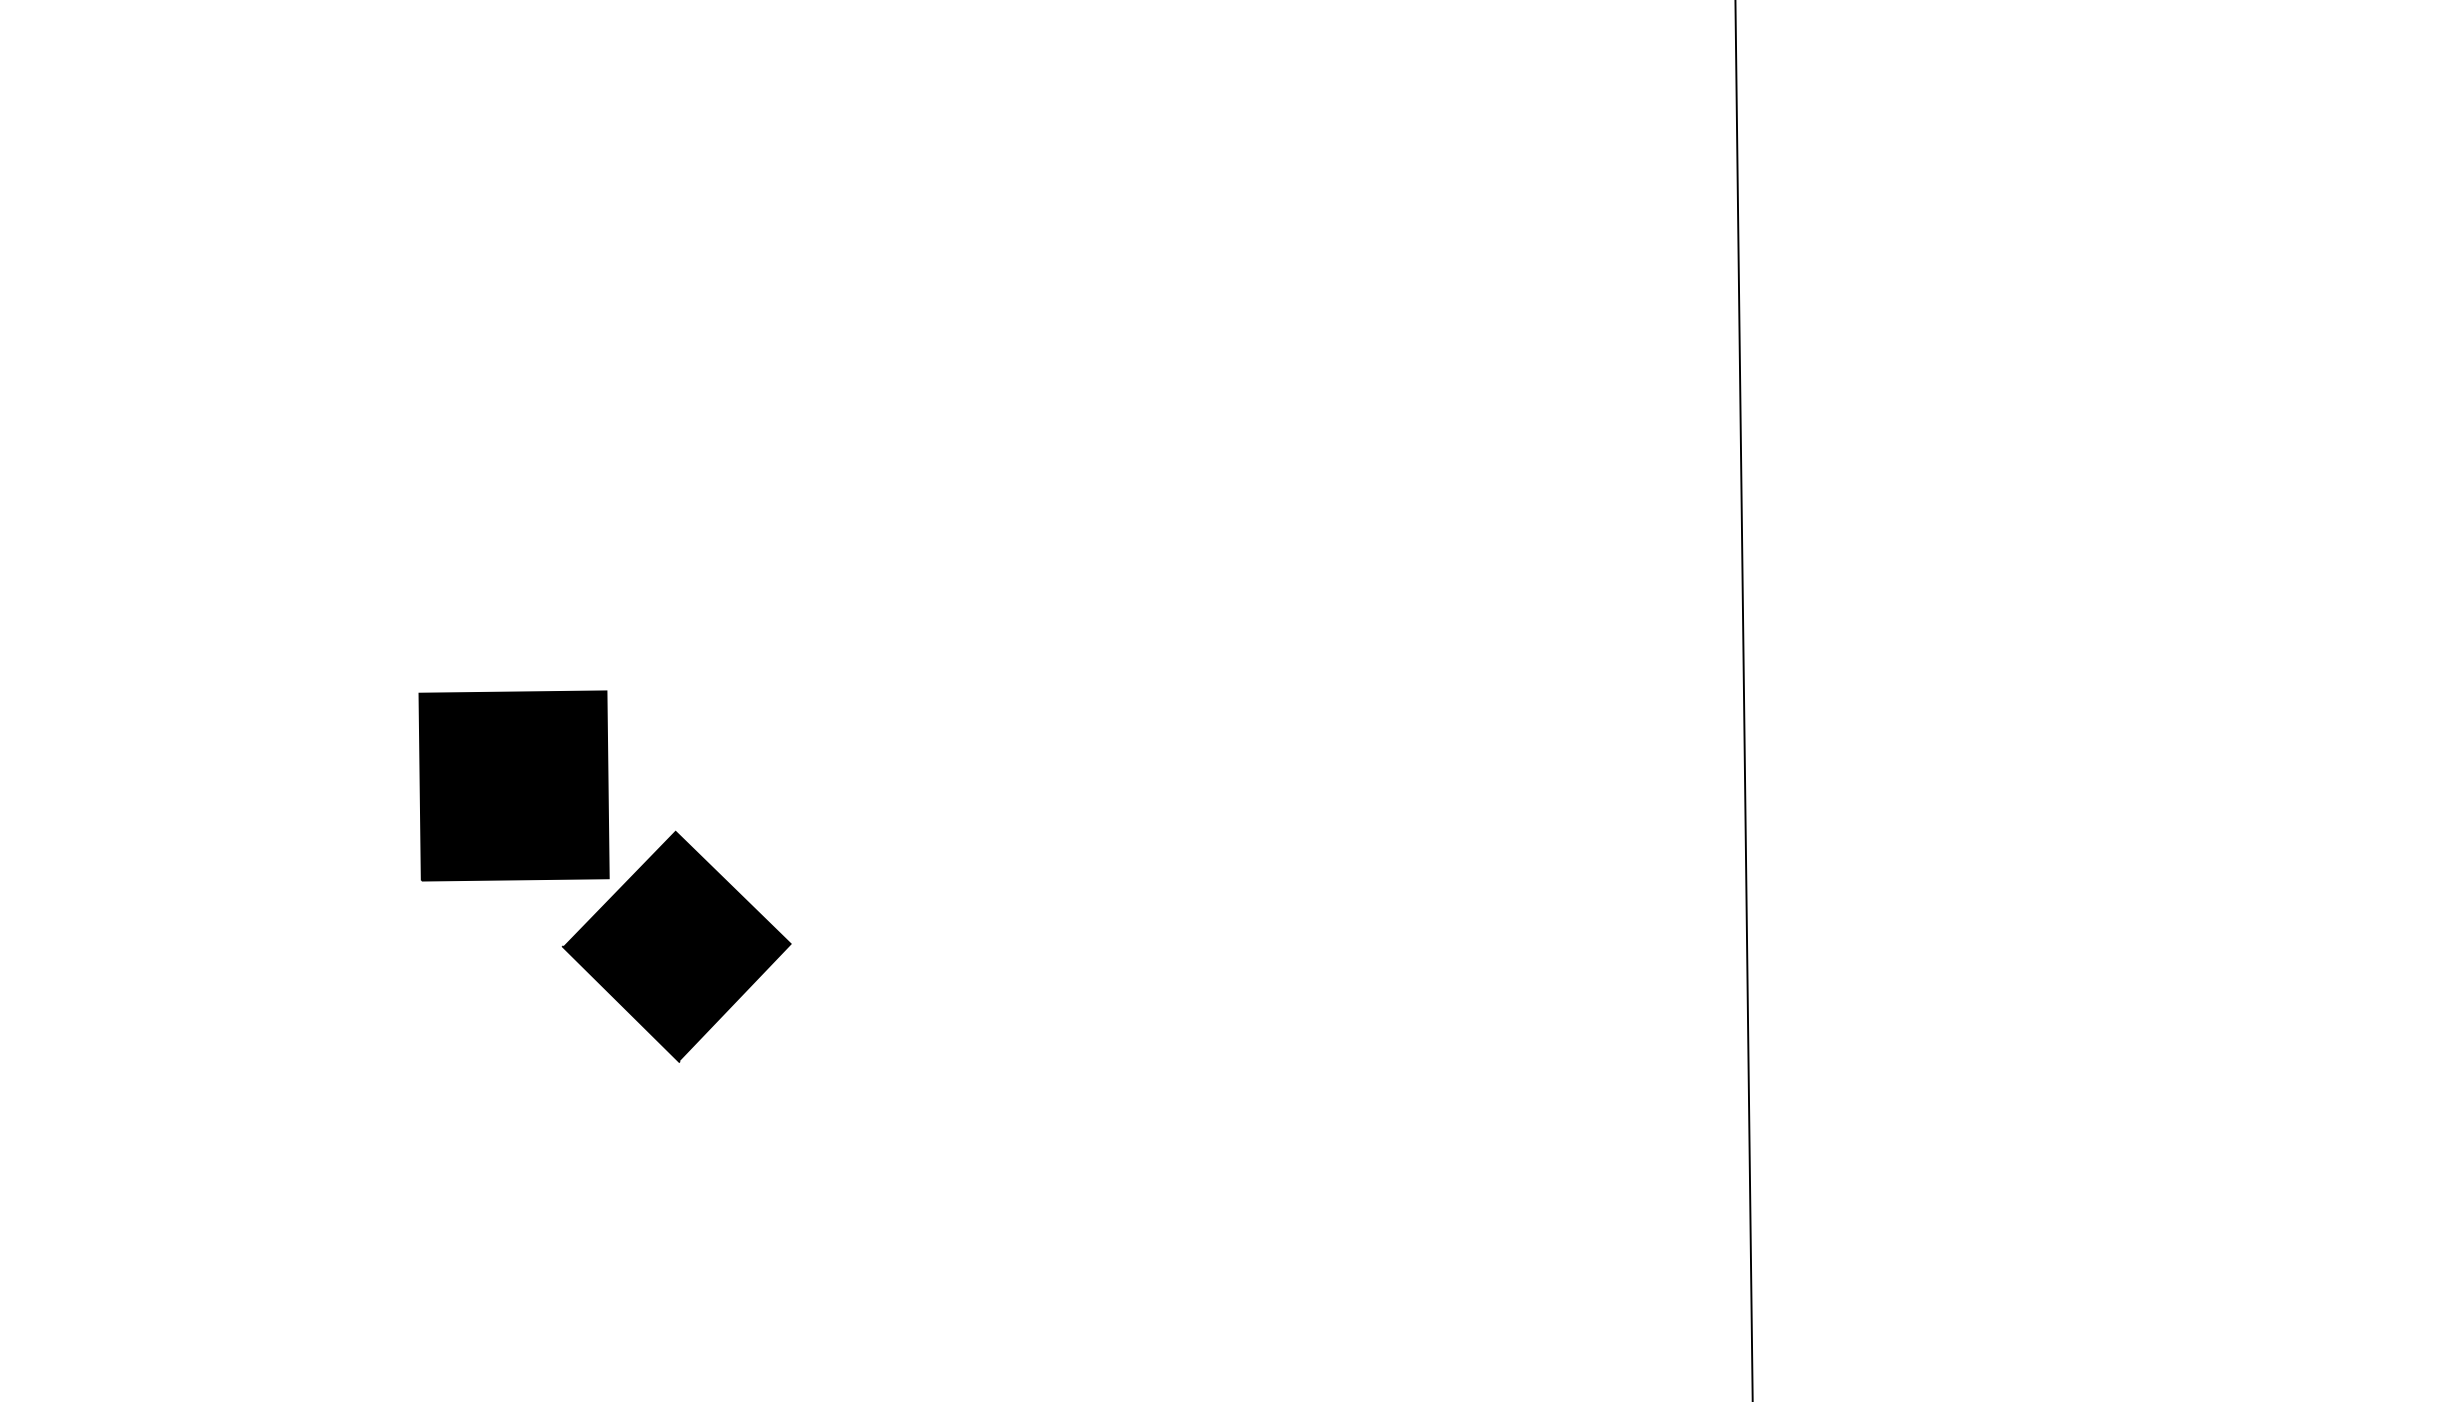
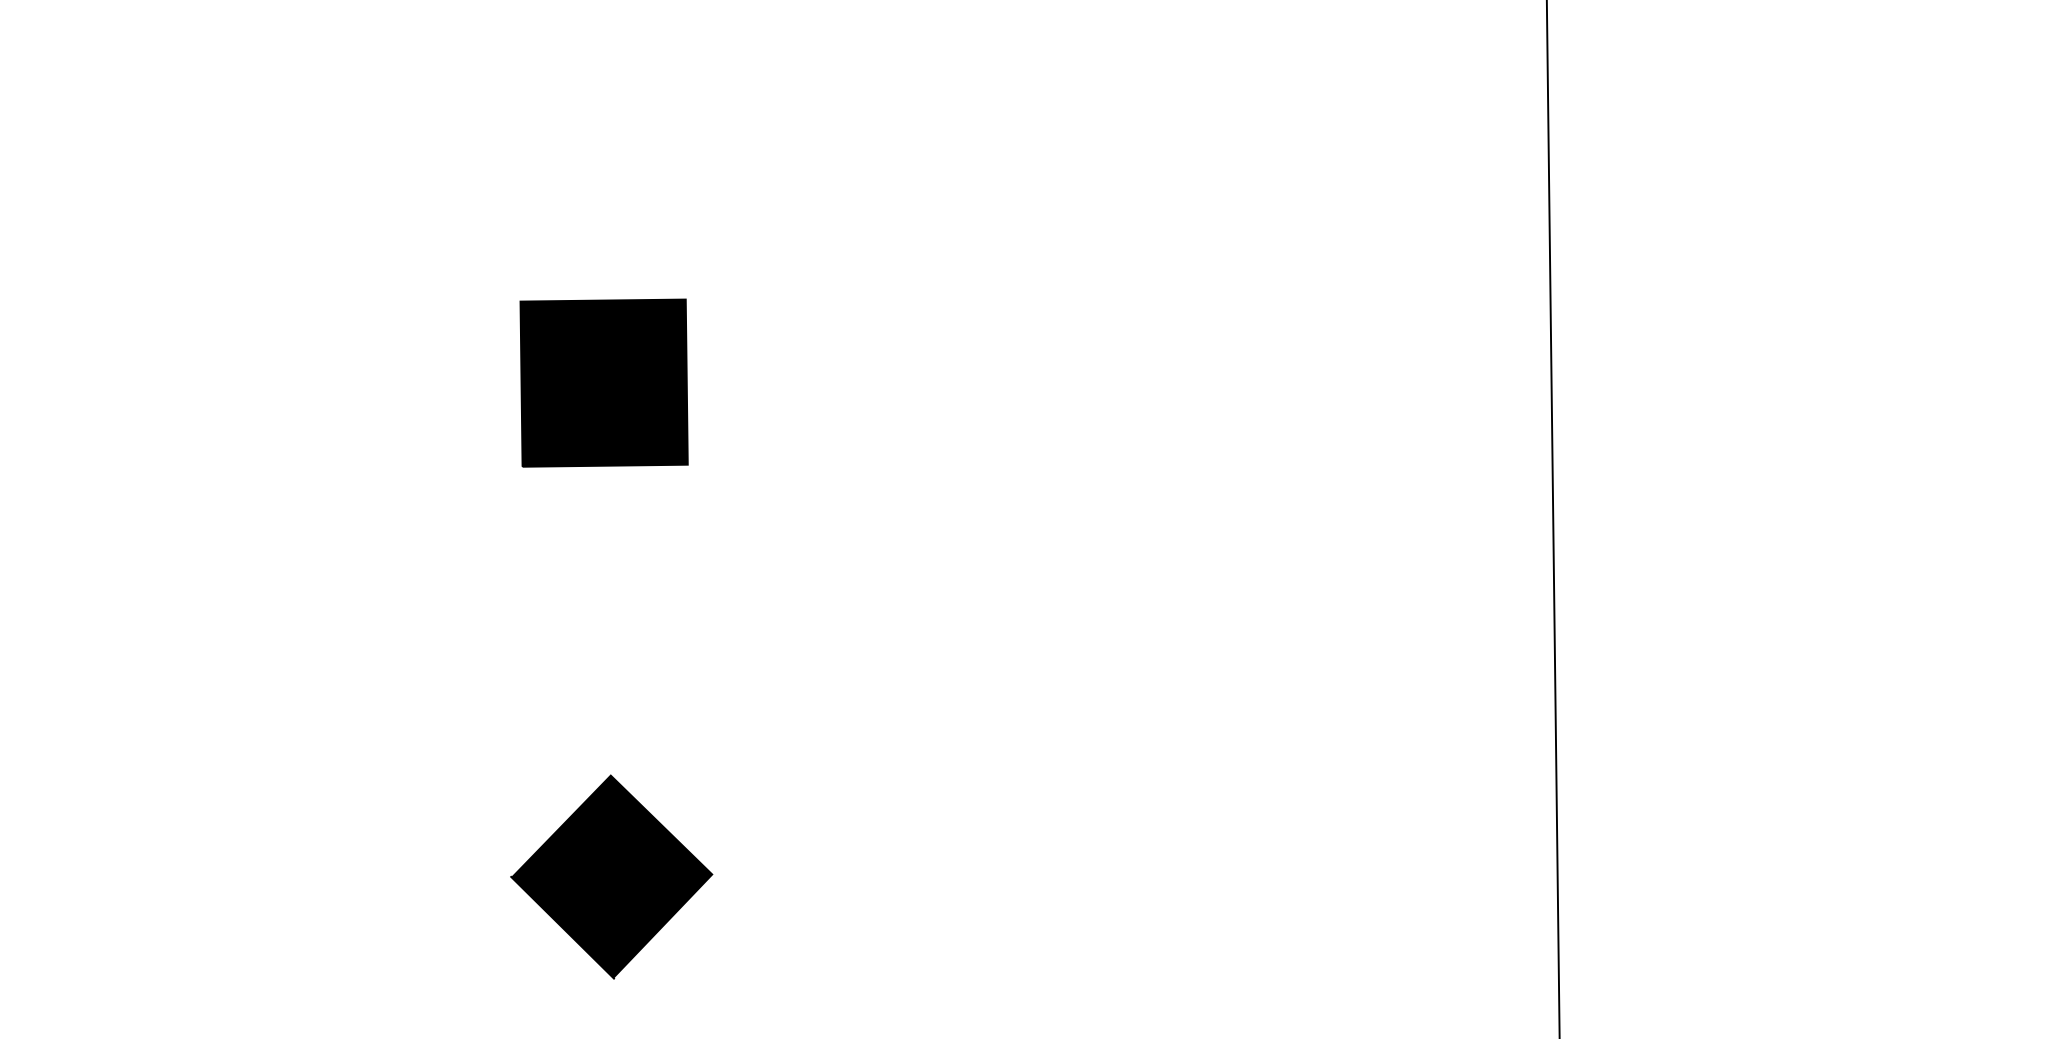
part: (513, 785) -> (603, 382), moved

